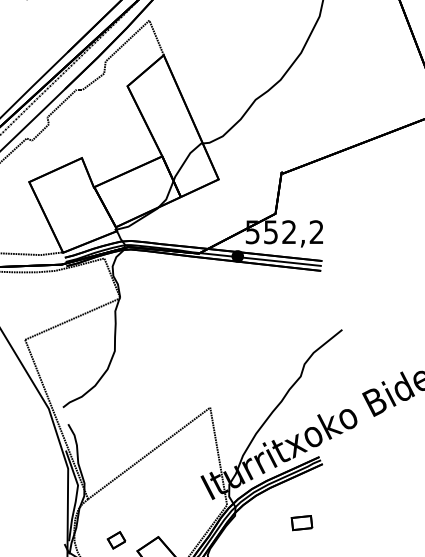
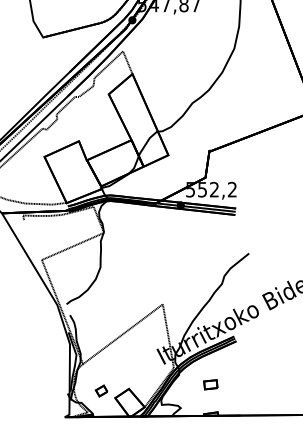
part: (301, 522) -> (210, 384), moved

